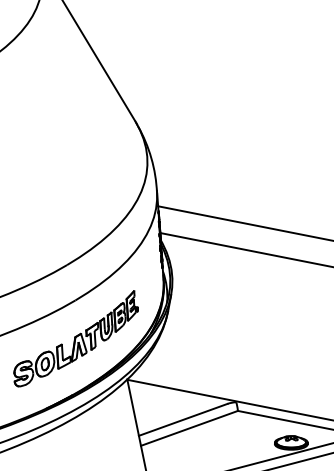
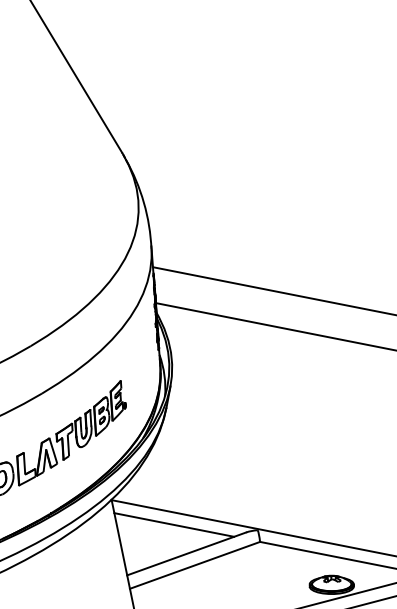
line: (173, 398) -> (173, 525), added

